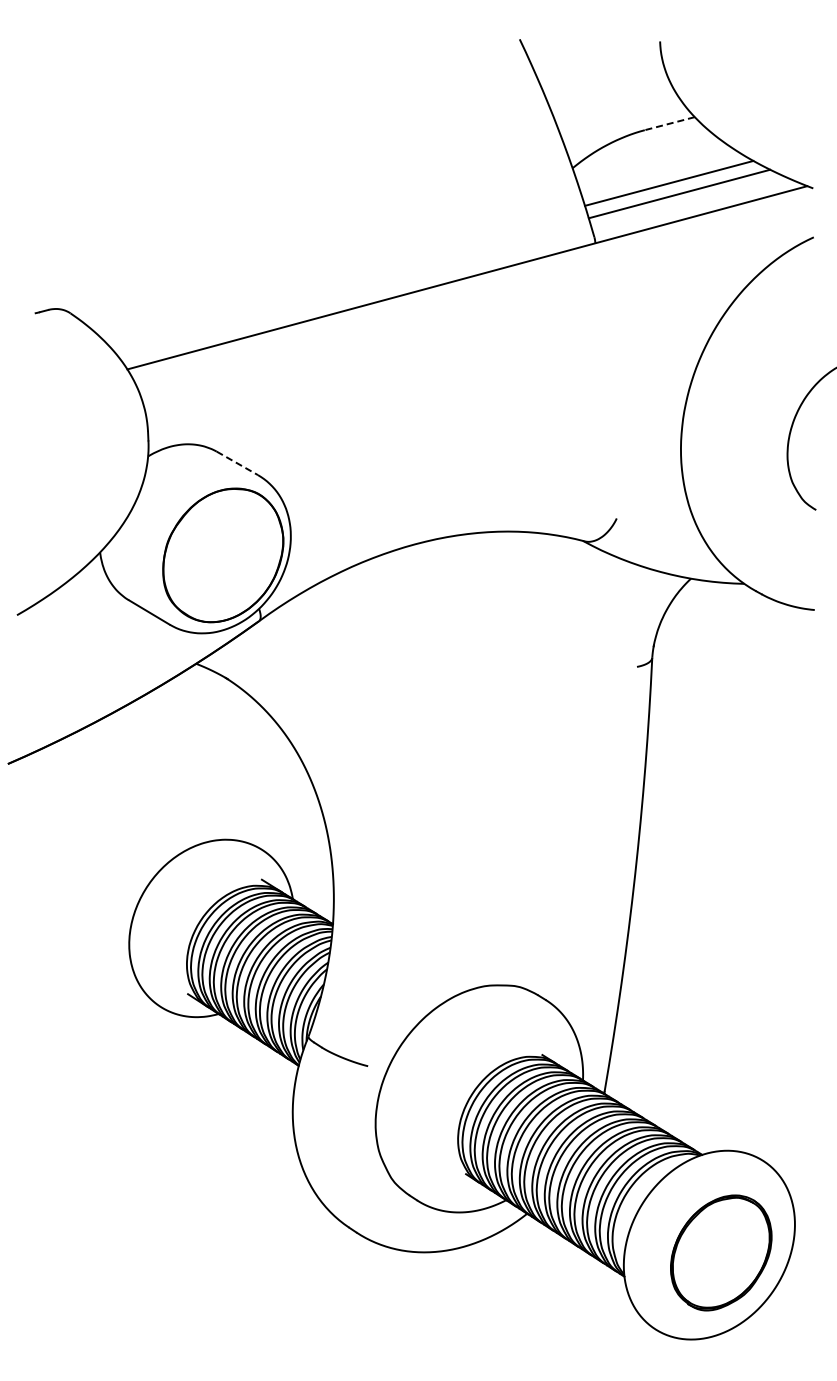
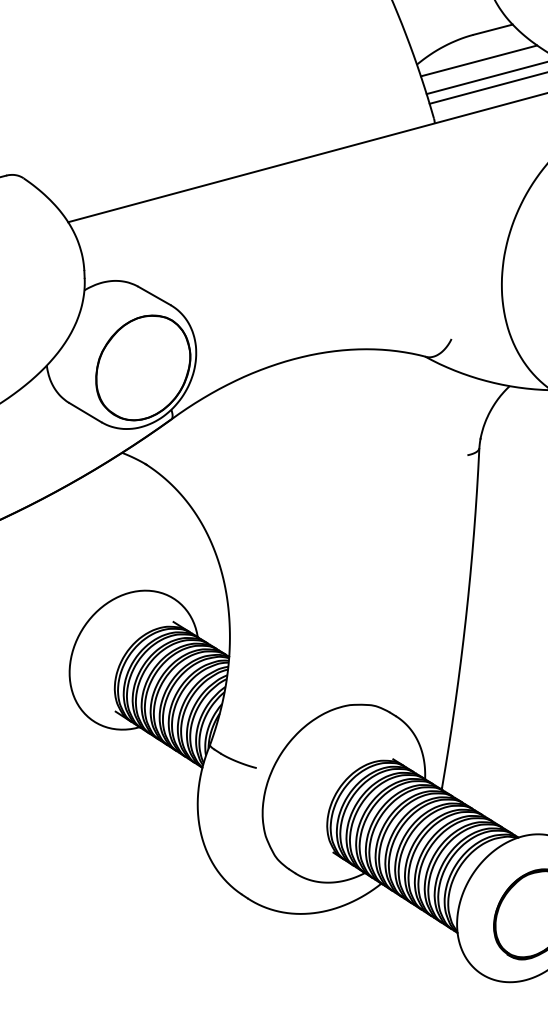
line: (669, 123) -> (492, 29), dashed -> solid
line: (651, 163) -> (478, 60), added
line: (237, 463) -> (154, 295), dashed -> solid

